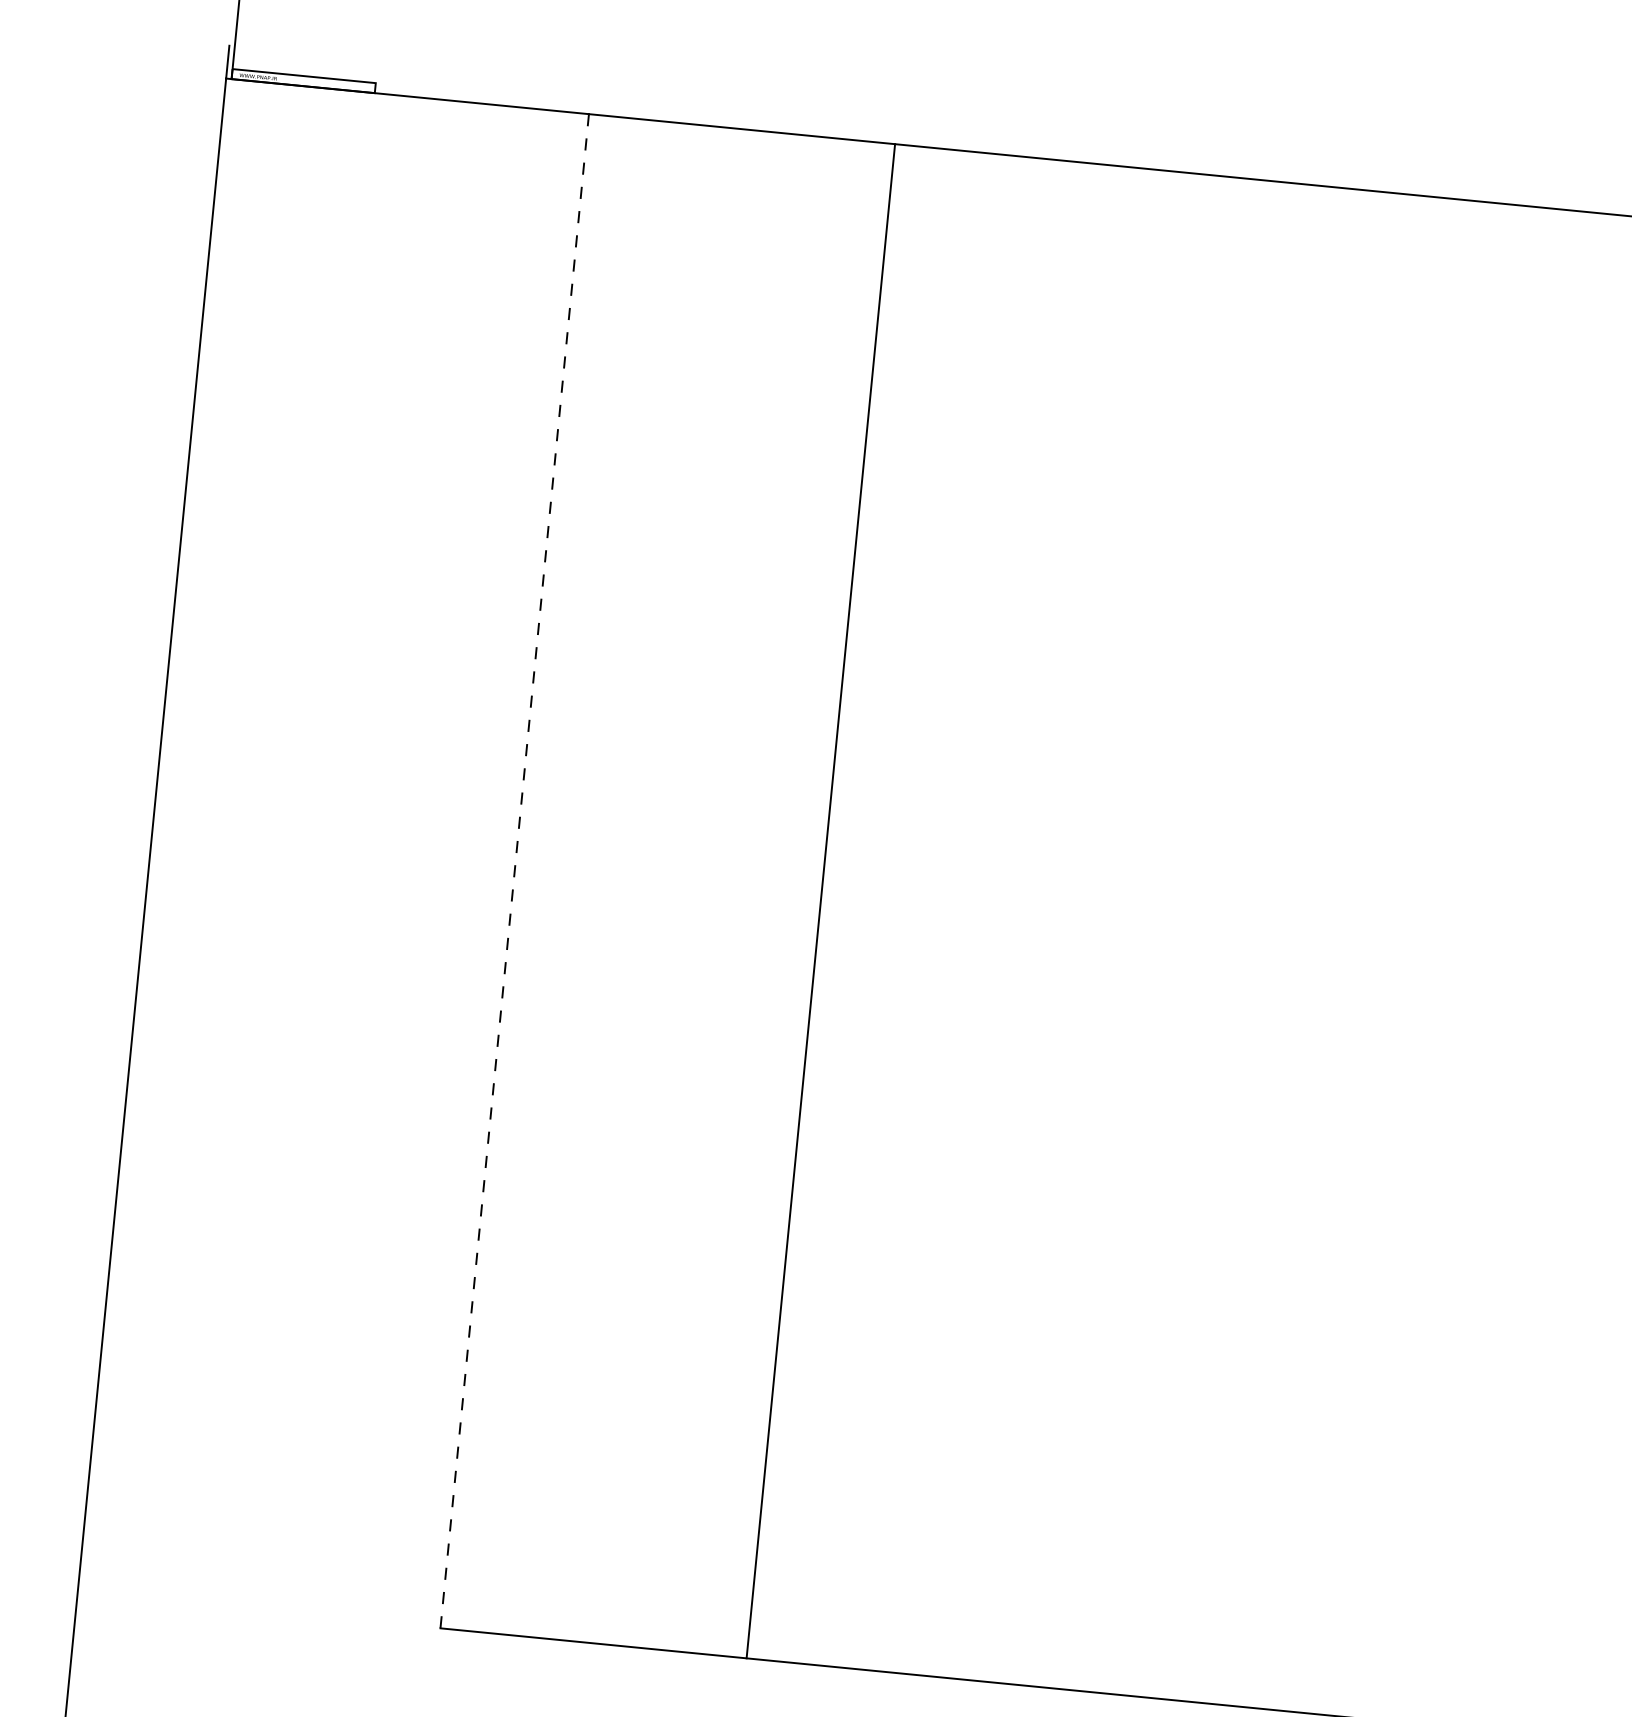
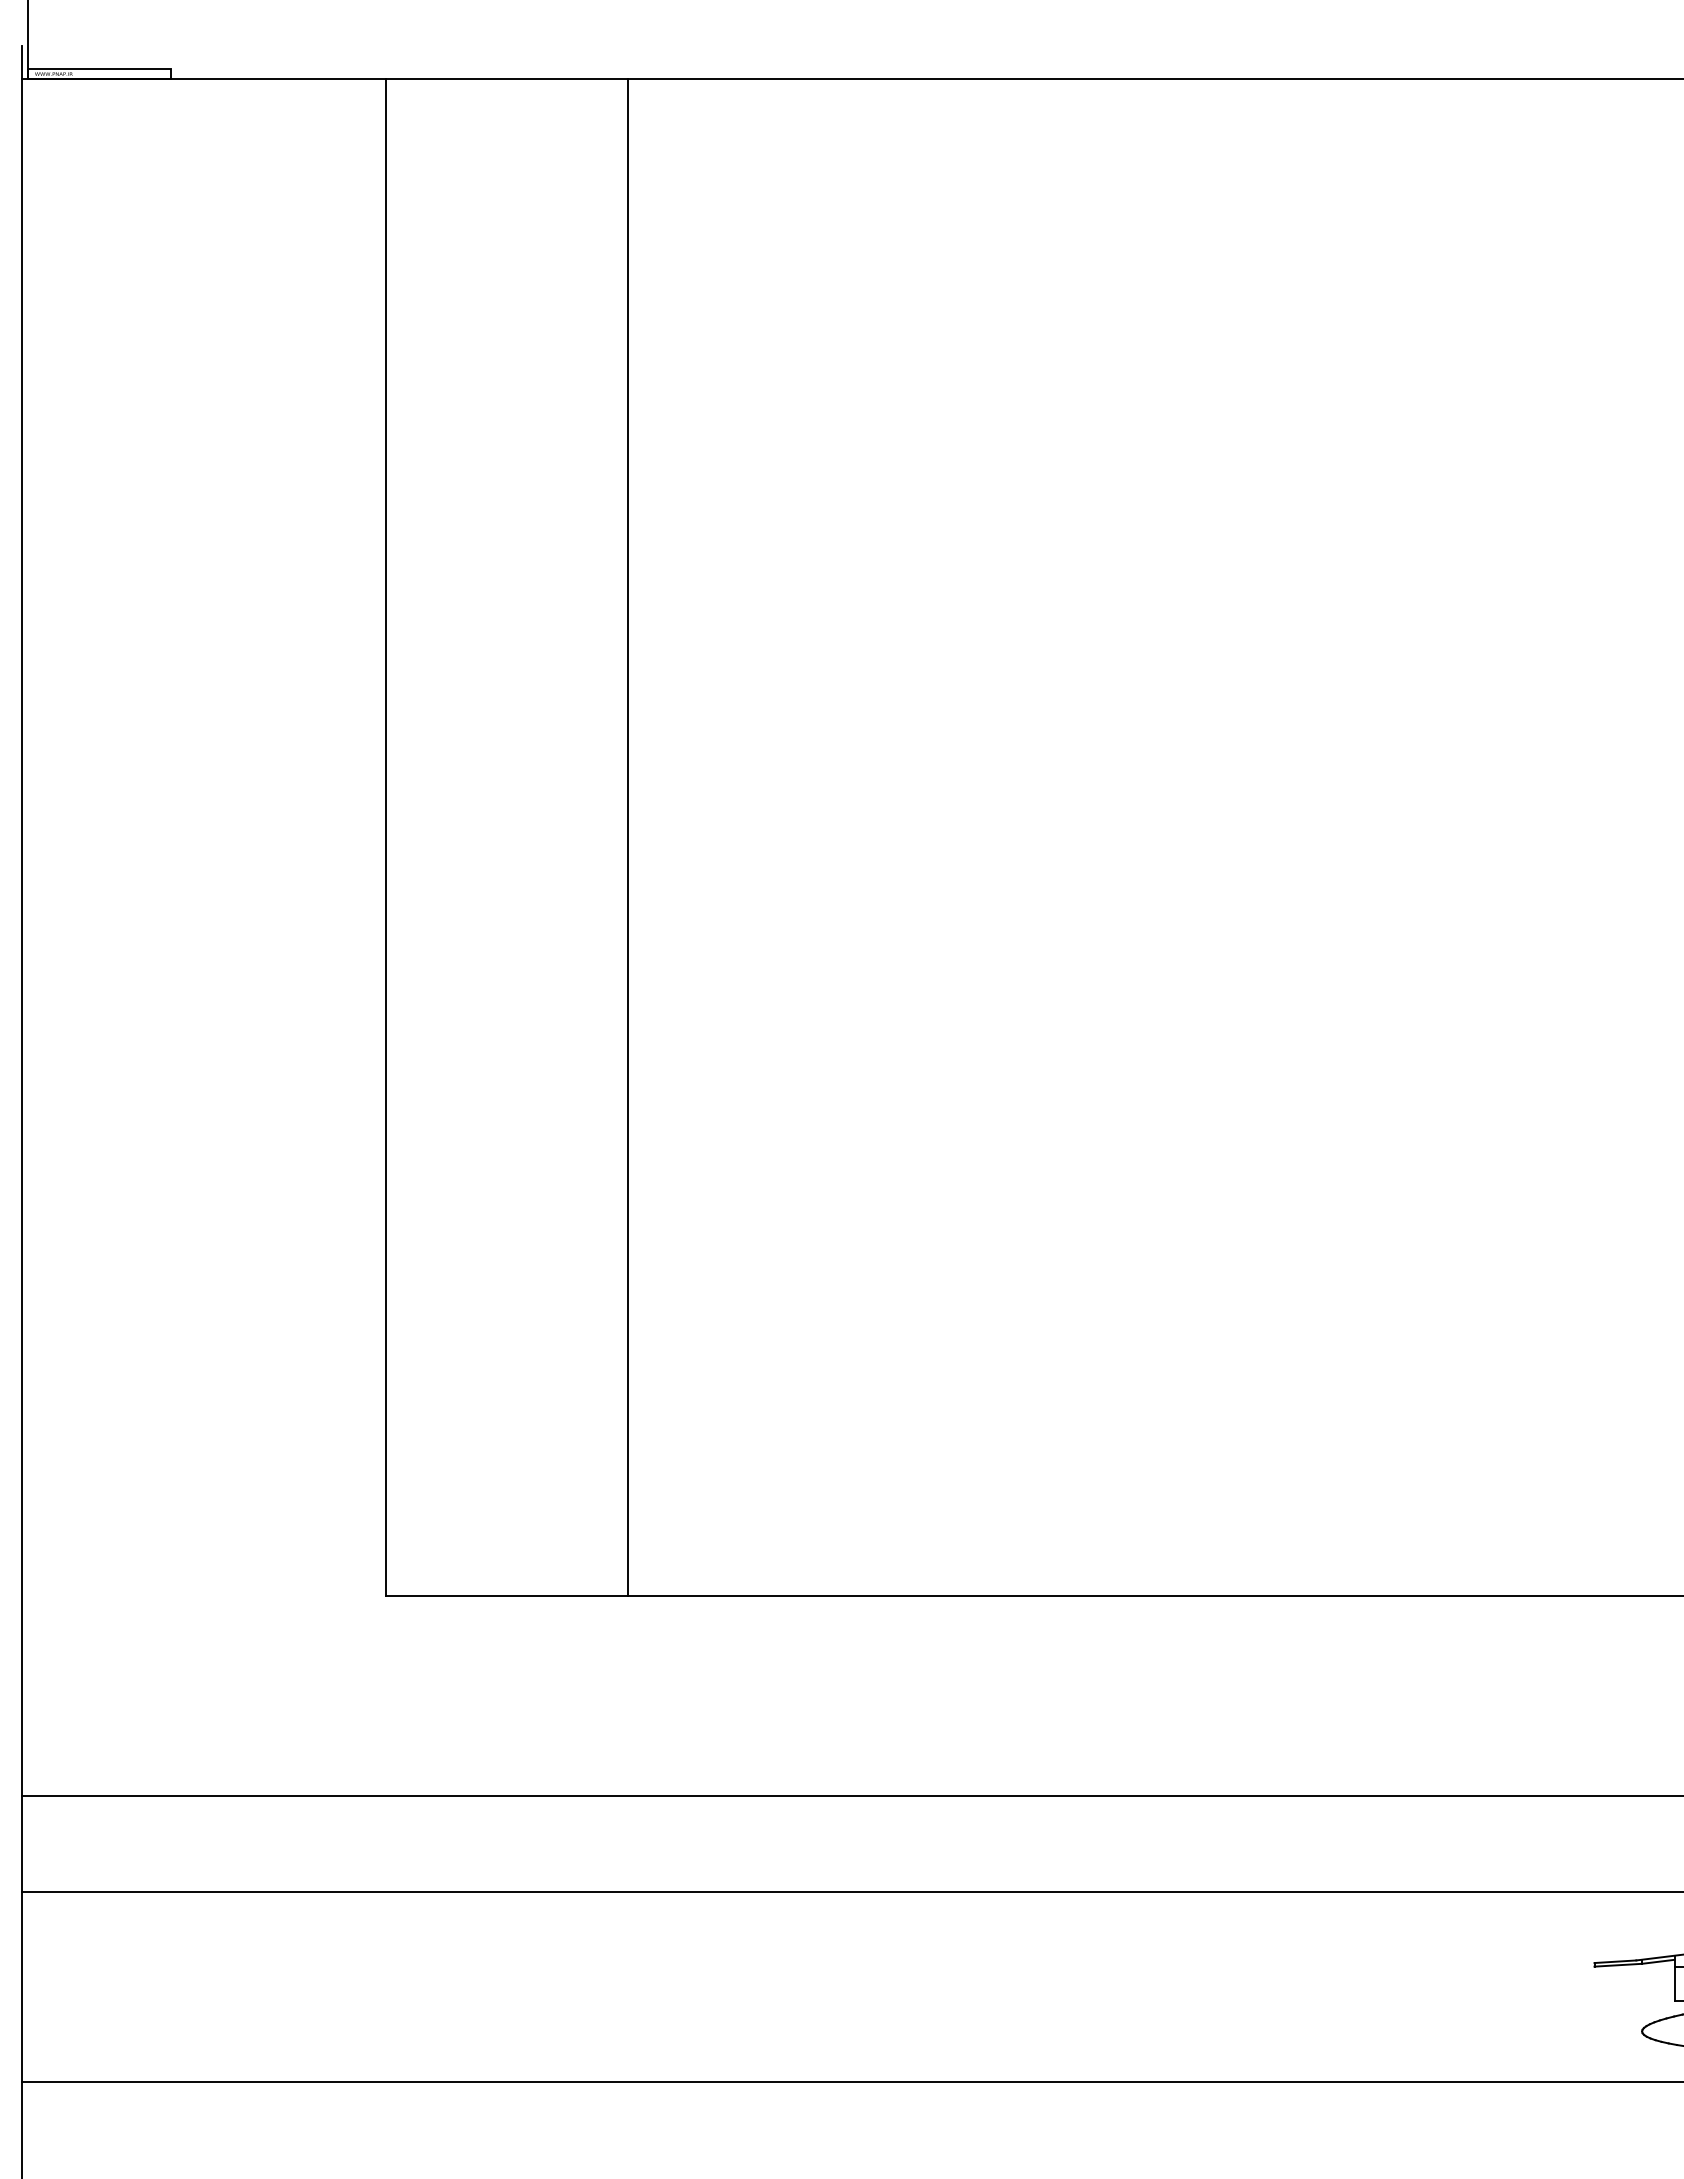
line: (514, 871) -> (385, 837), dashed -> solid
line: (820, 901) -> (628, 837), moved

